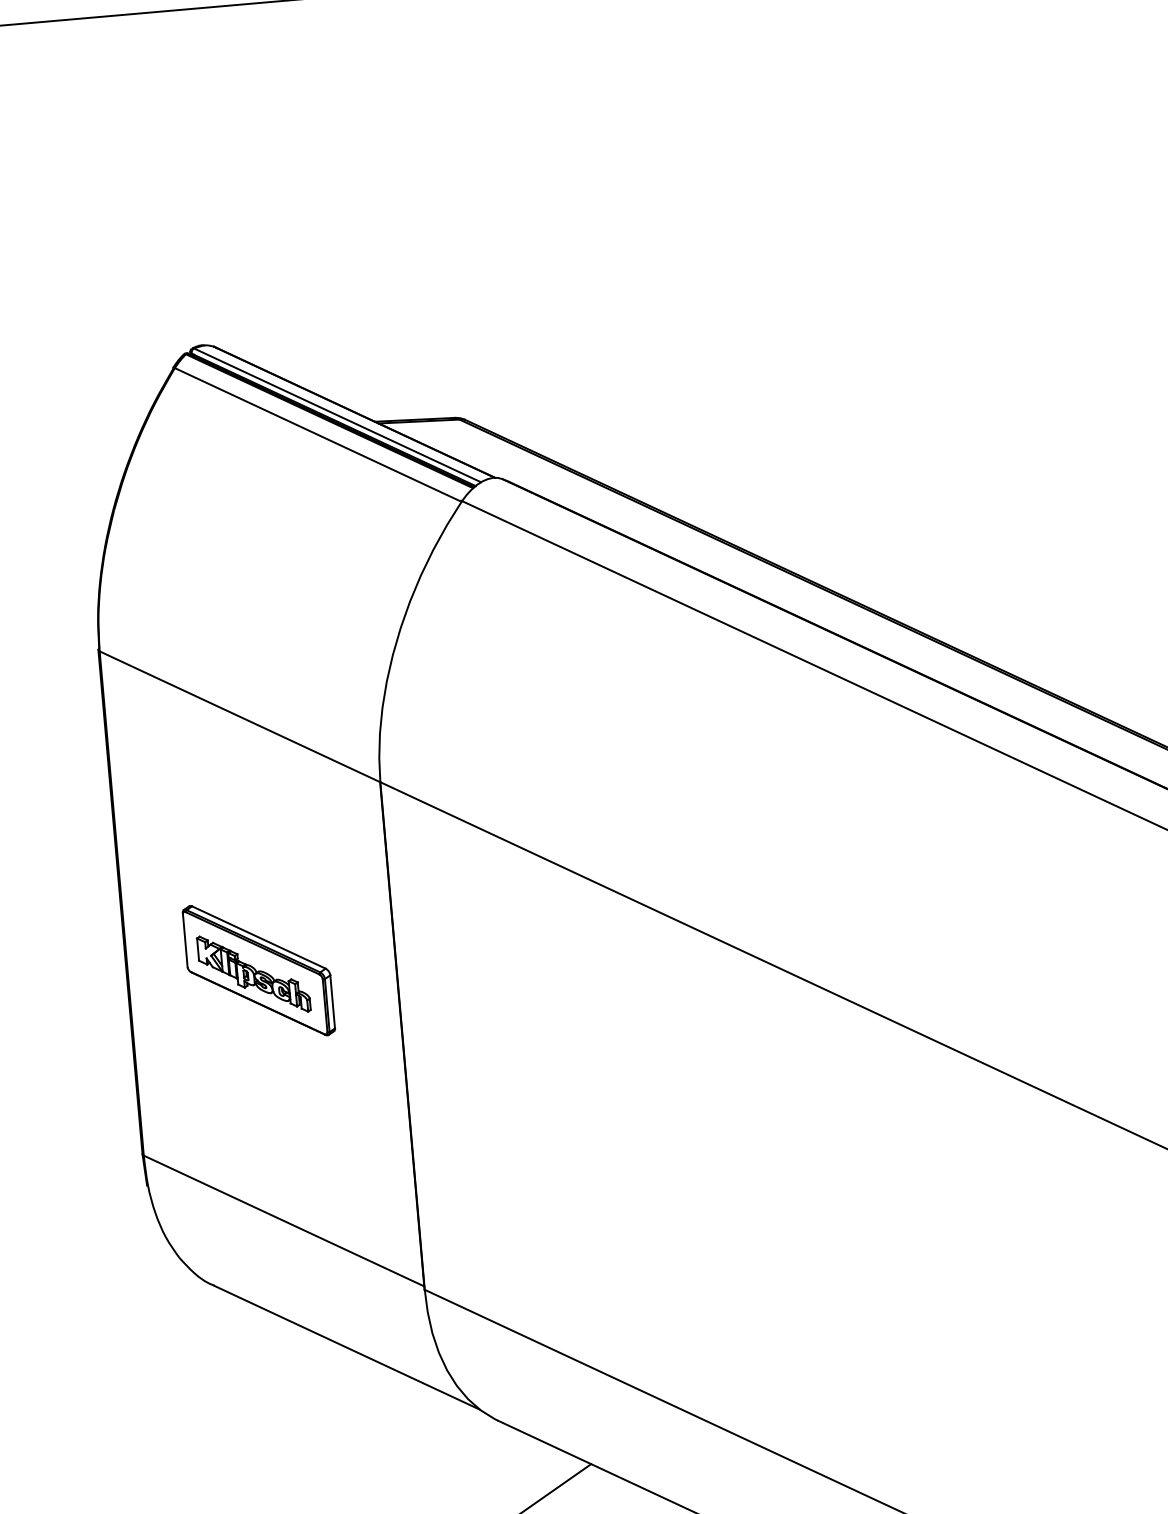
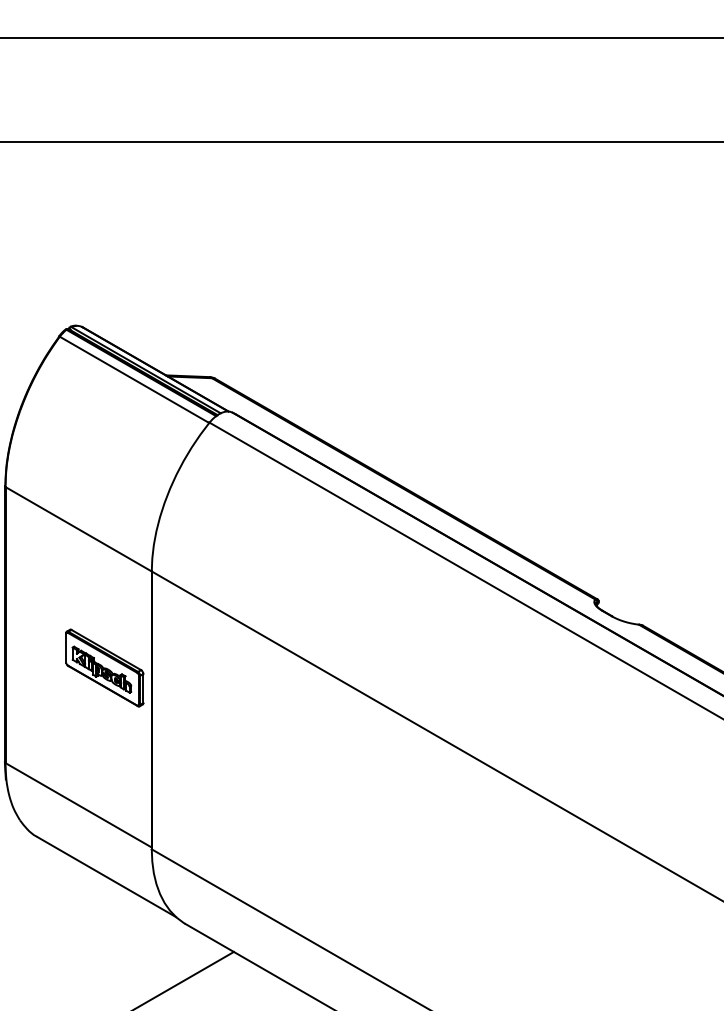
part: (258, 969) -> (104, 667), moved

